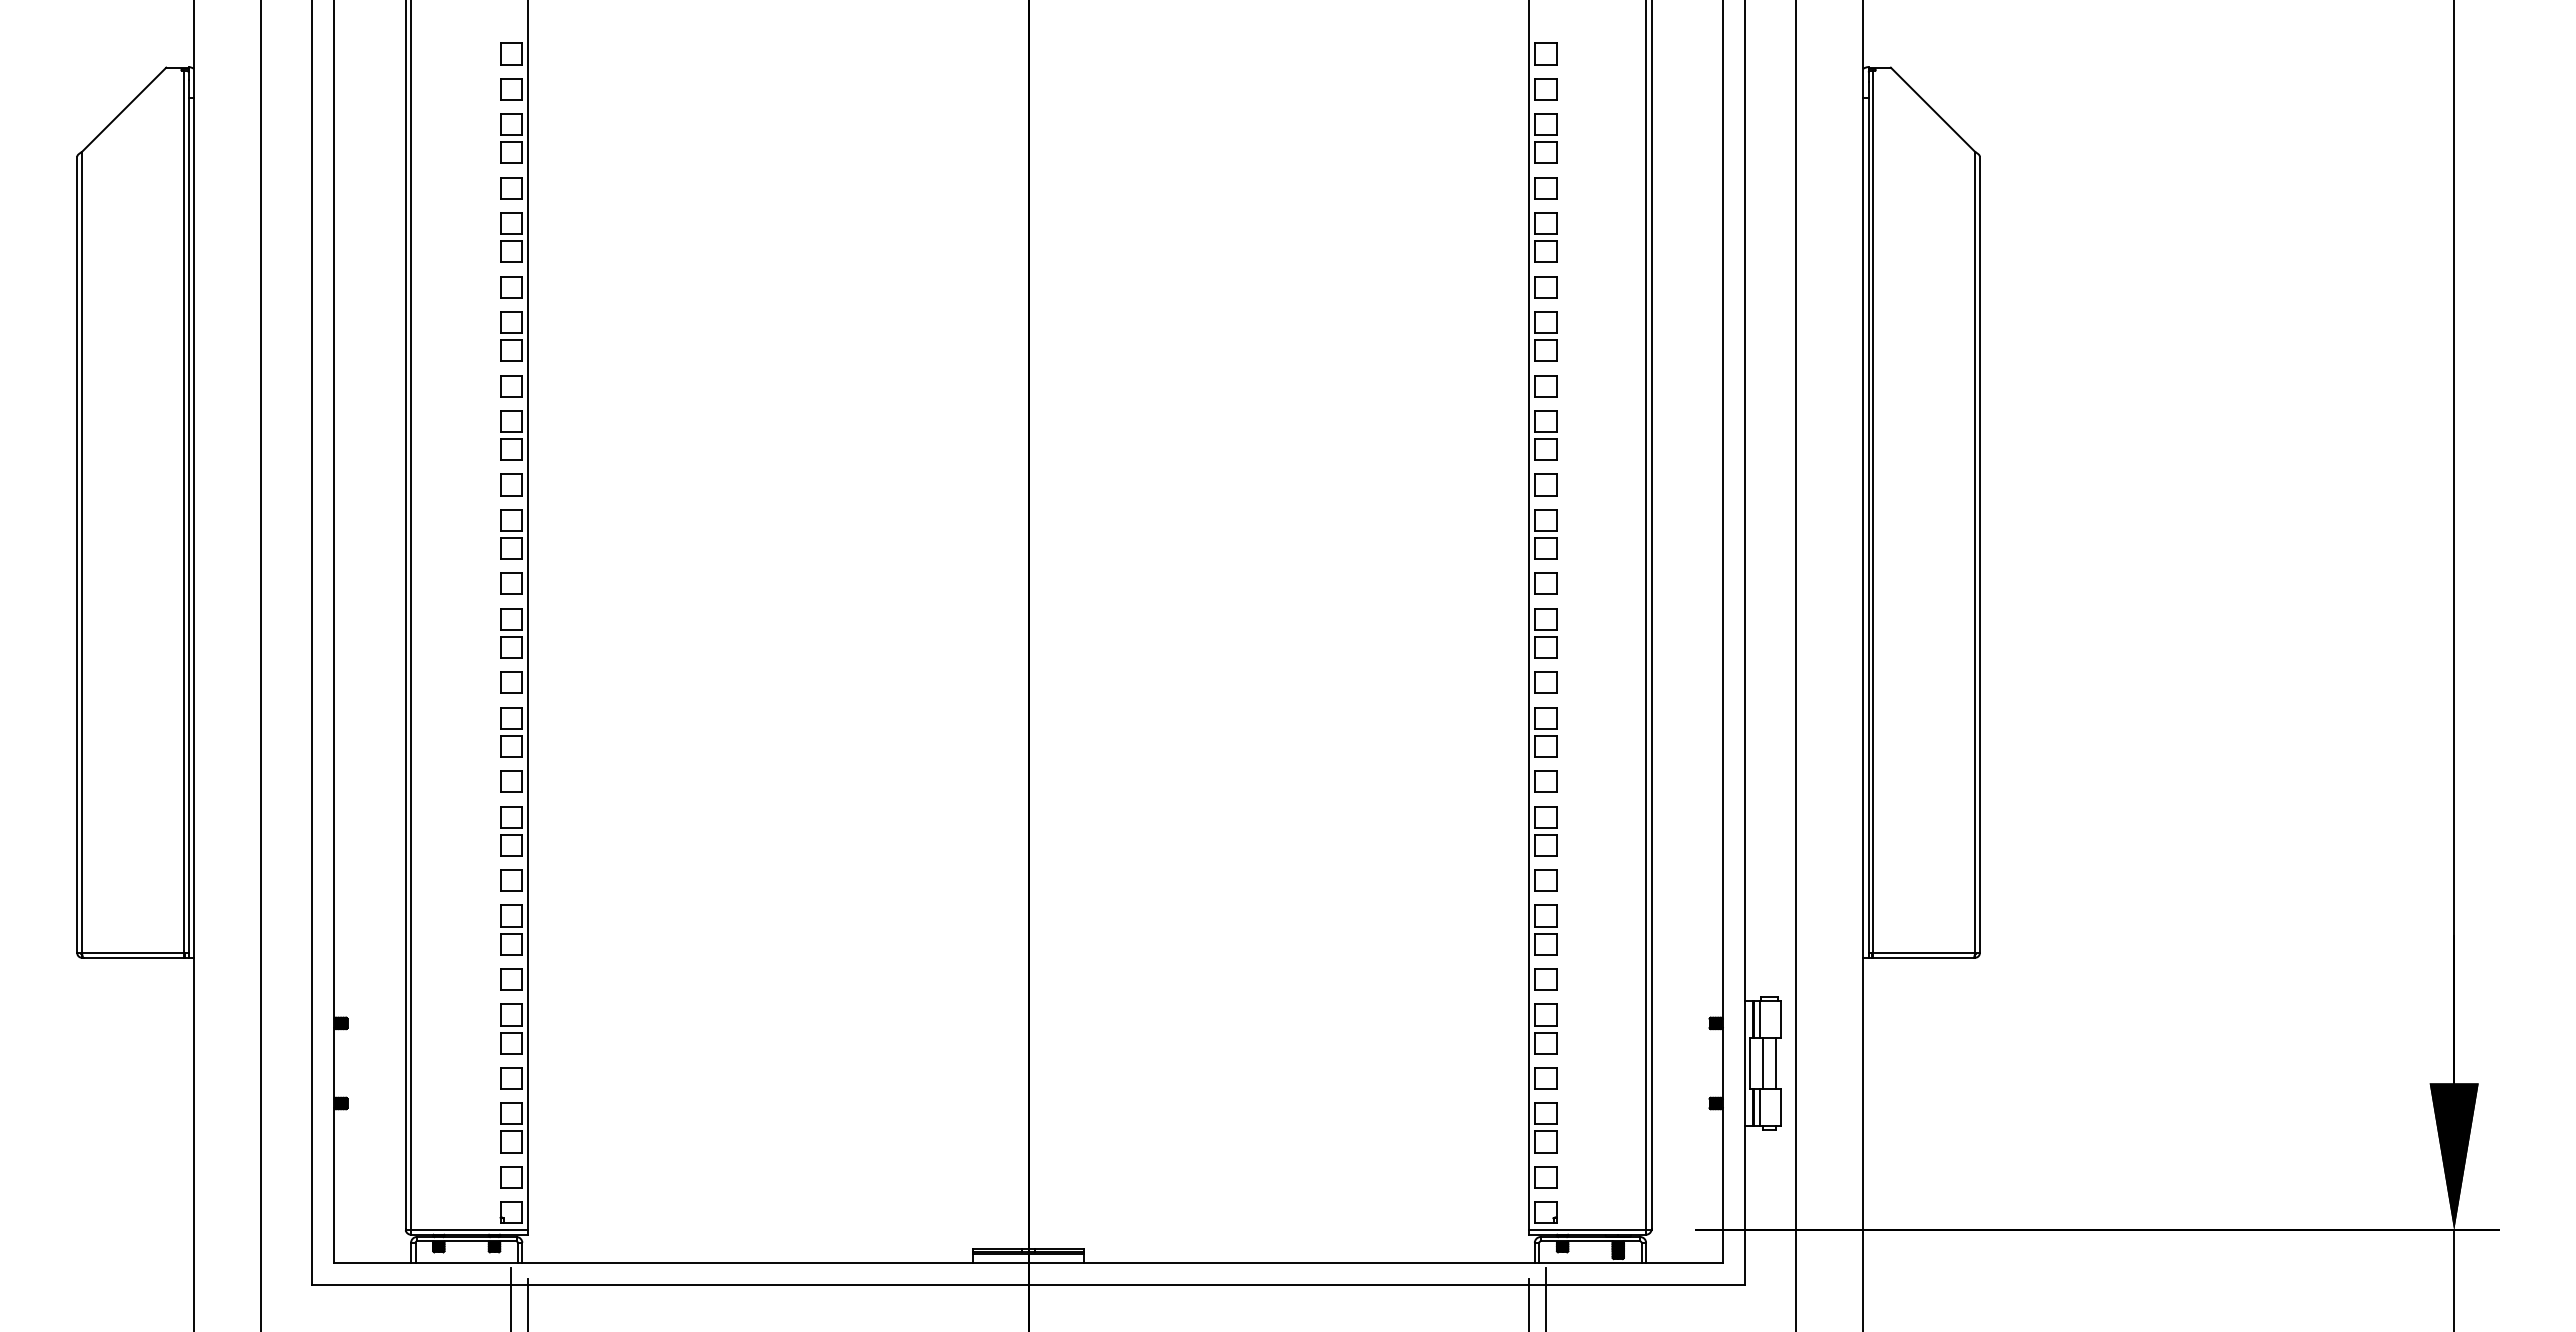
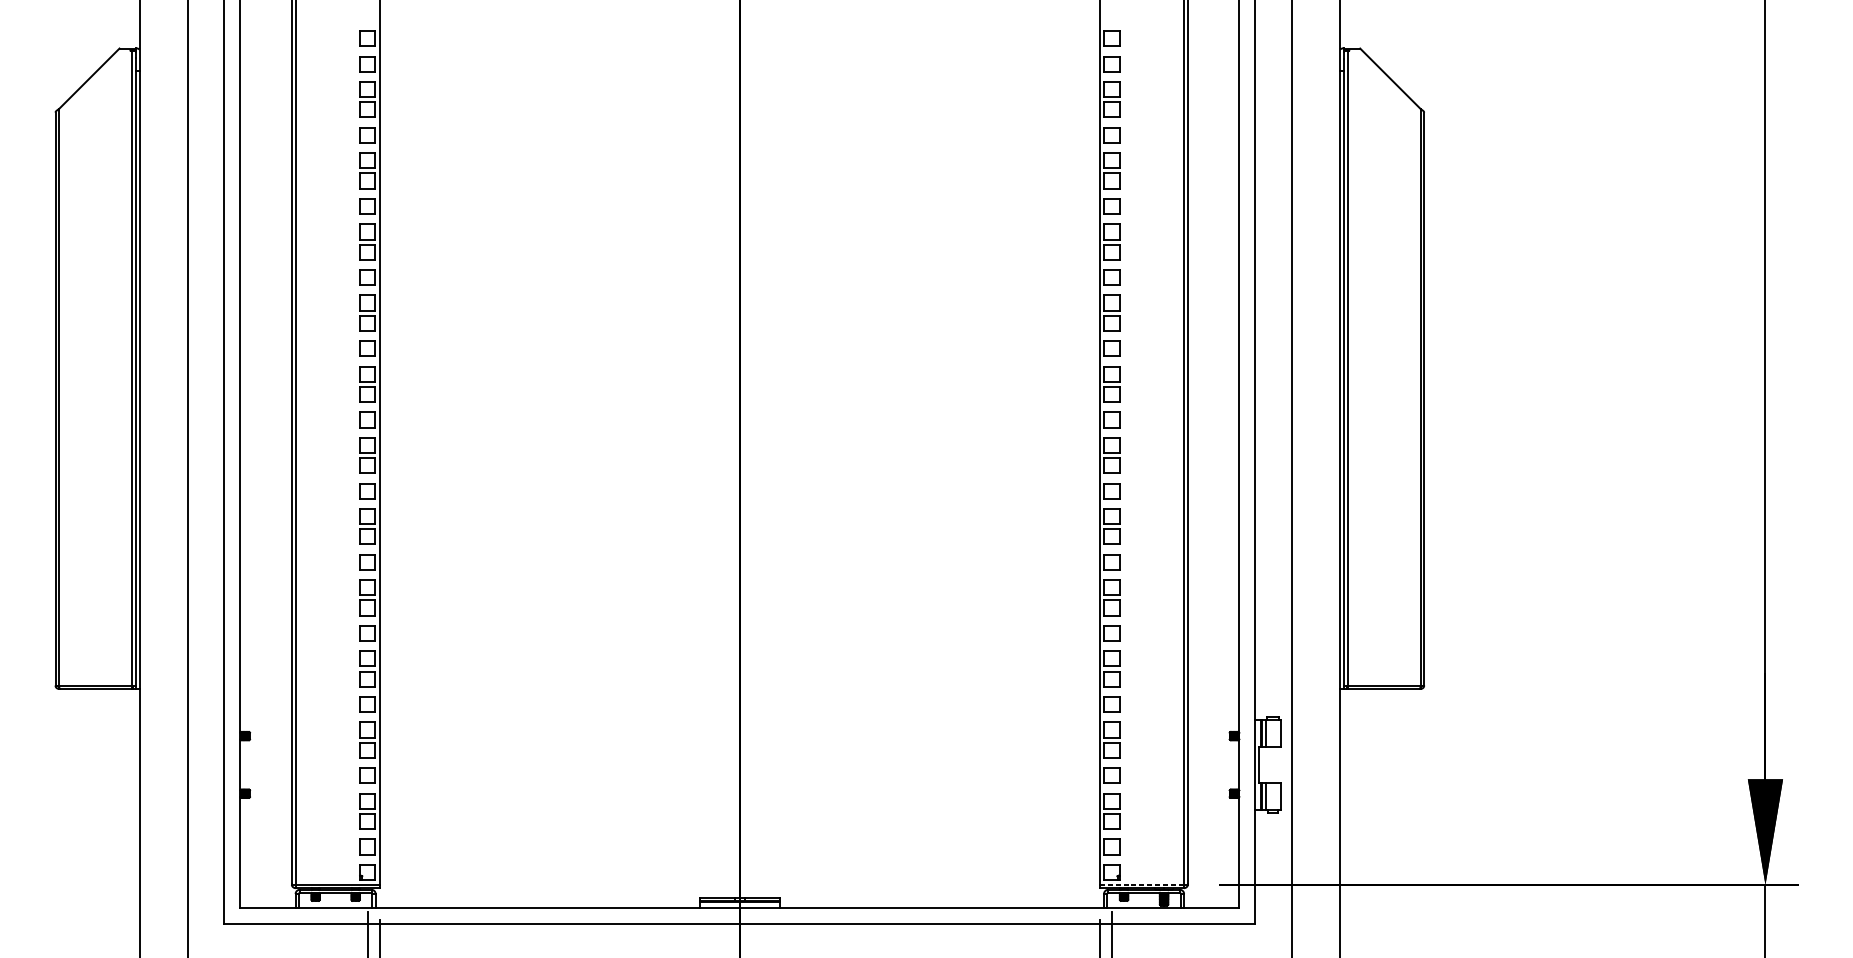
line: (1763, 1063) -> (1268, 764), removed
line: (1776, 1063) -> (1277, 764), removed
line: (1587, 1230) -> (1141, 885), solid -> dashed

